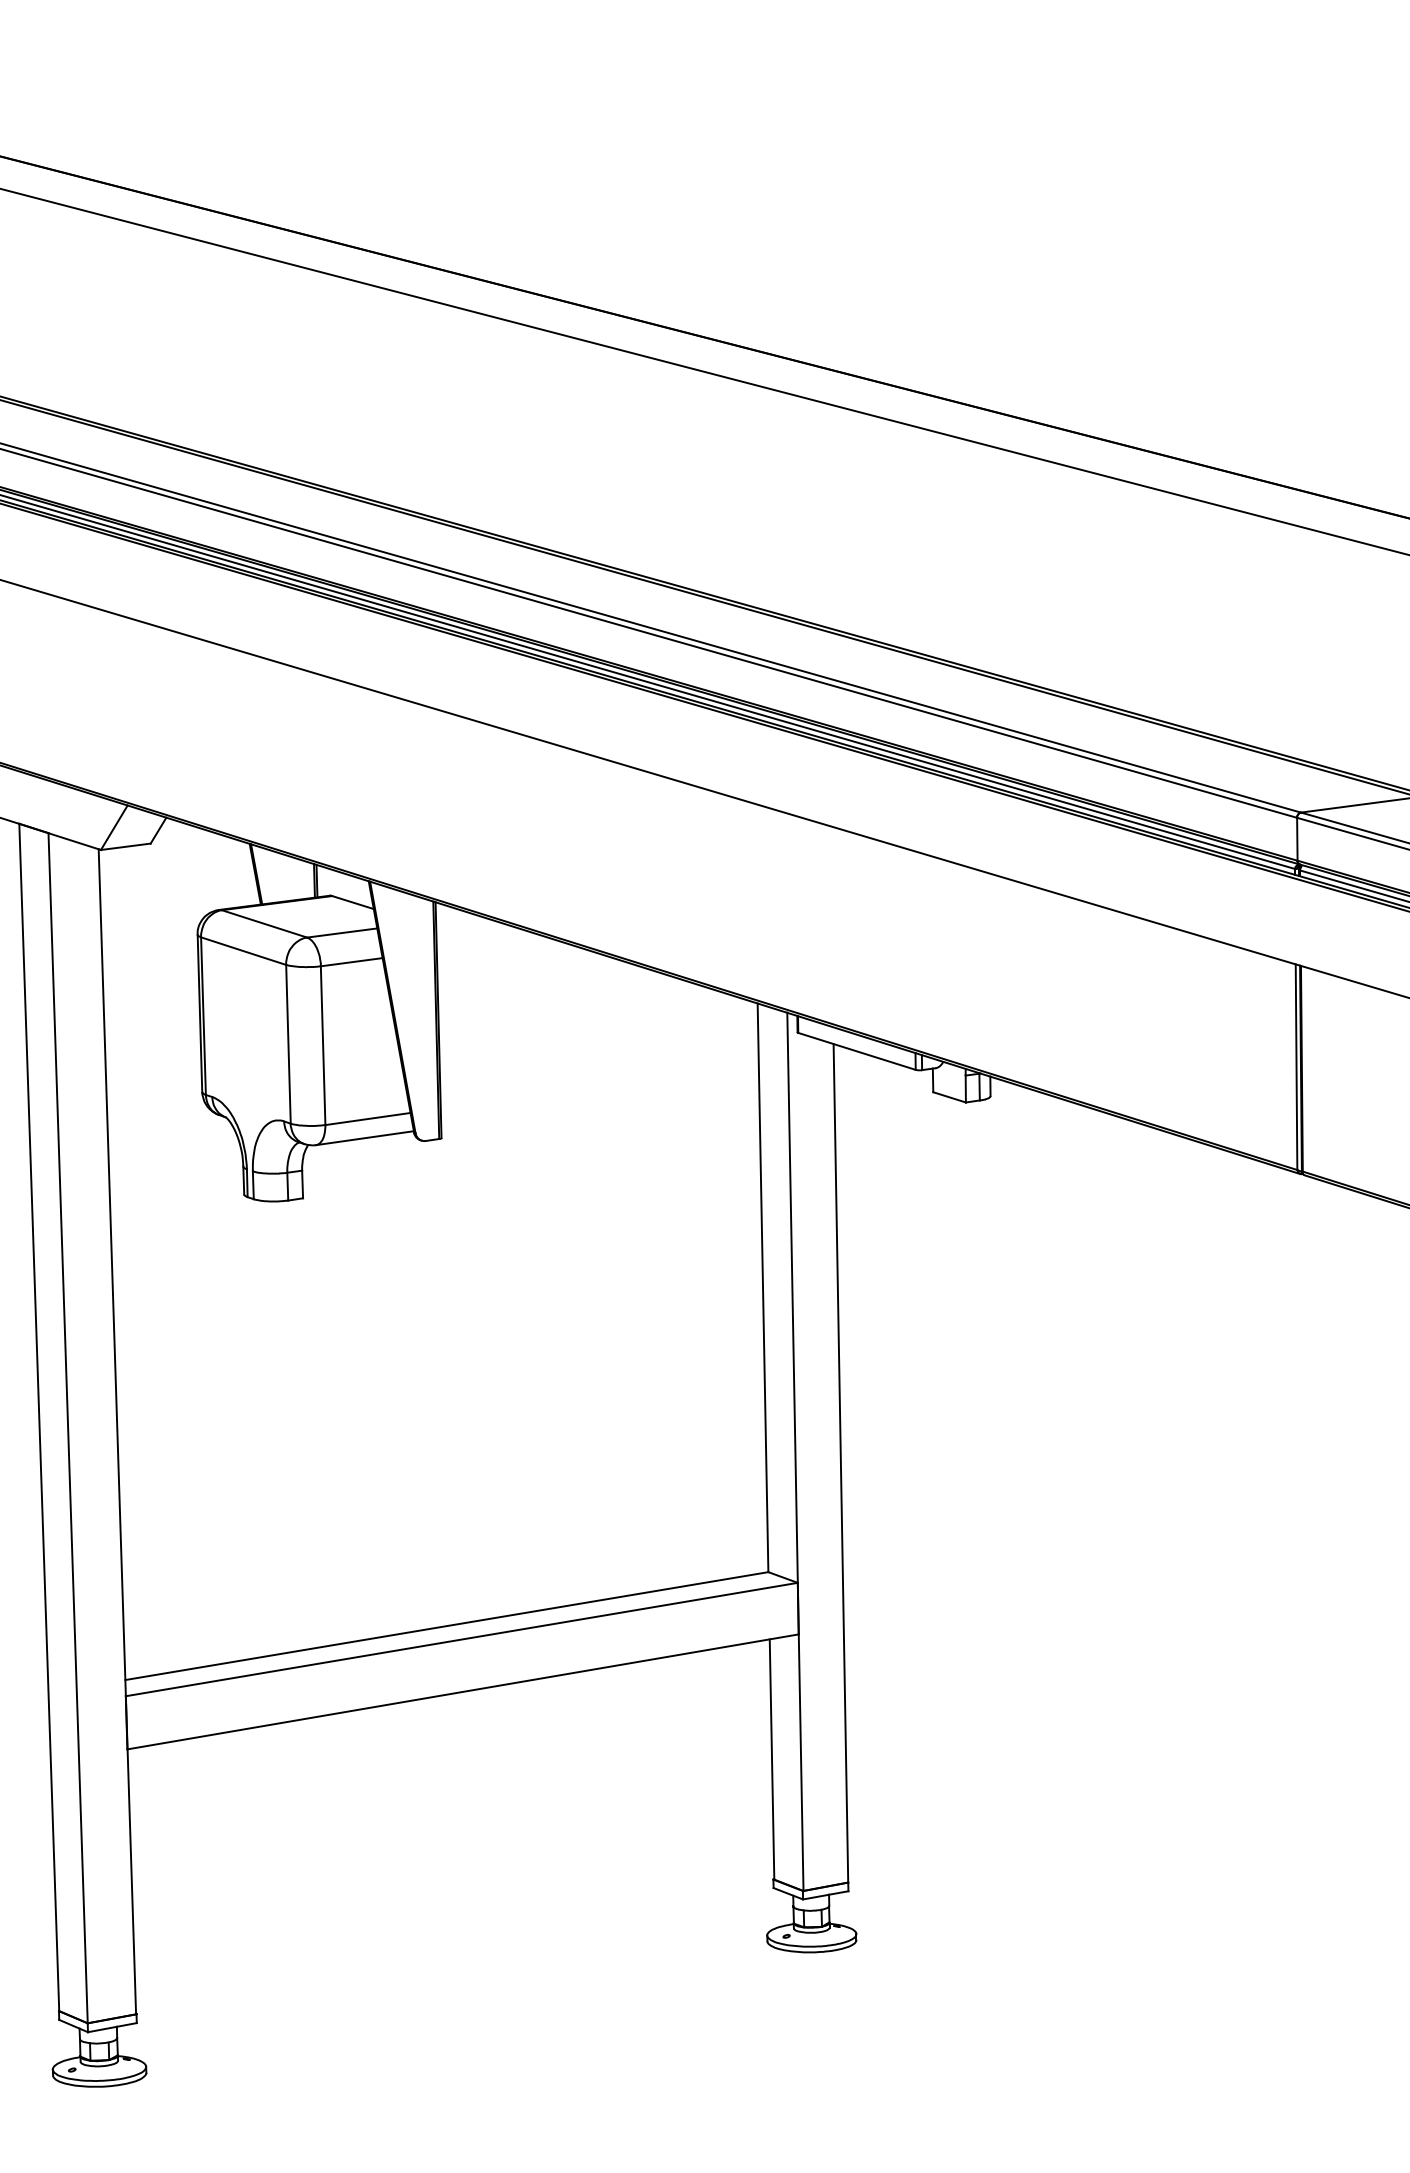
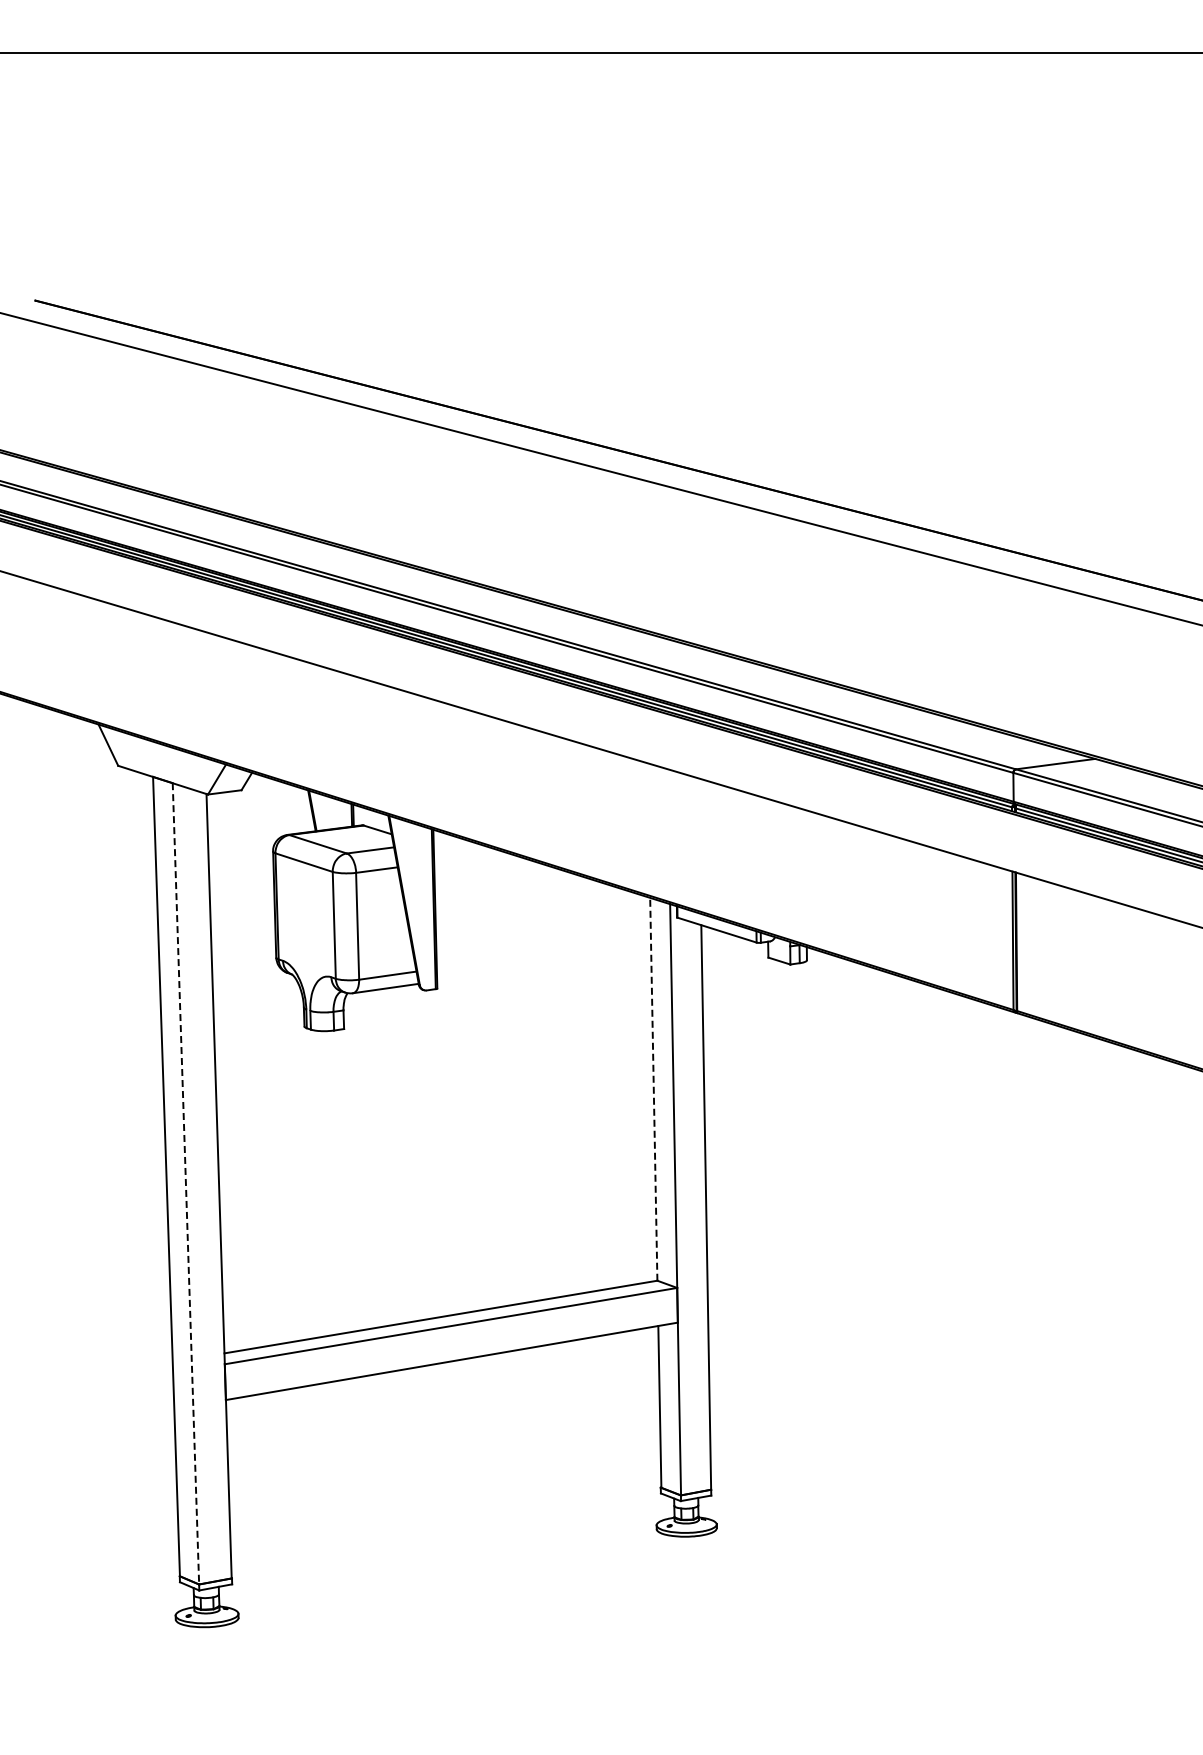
line: (762, 1286) -> (653, 1088), solid -> dashed
line: (67, 1427) -> (185, 1183), solid -> dashed

